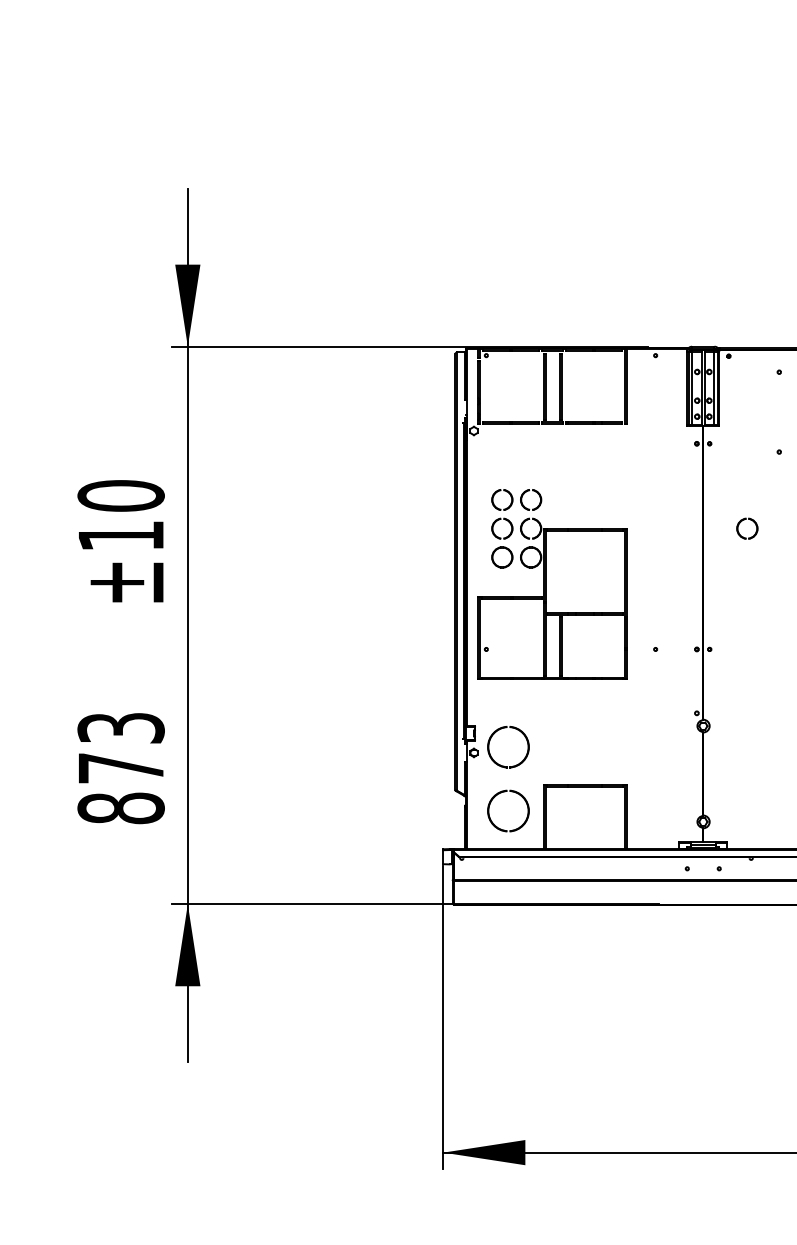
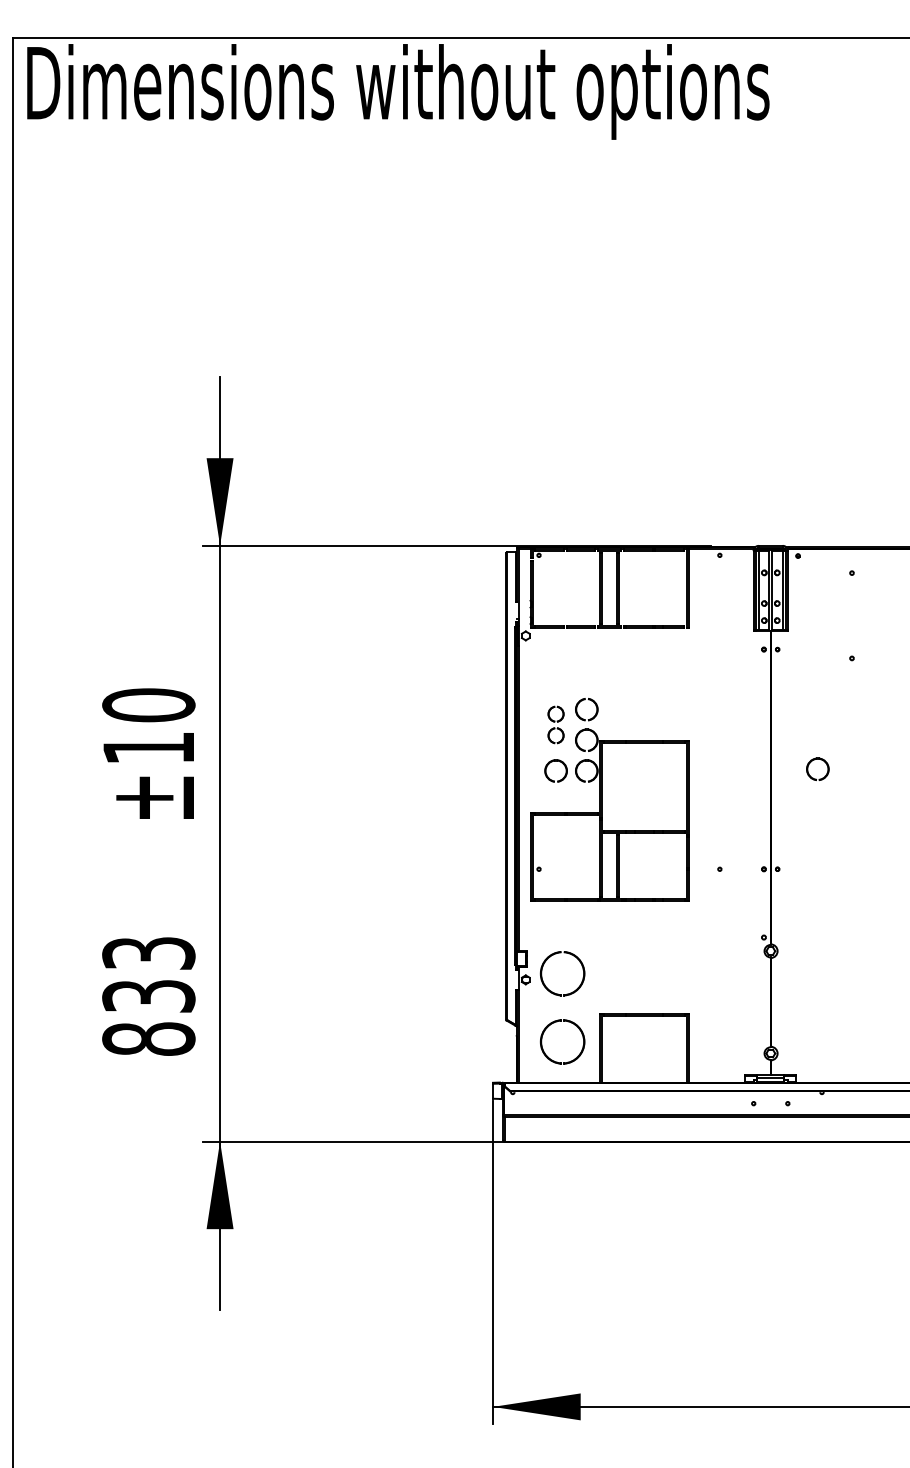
part: (501, 513) -> (555, 724), size x0.7
part: (741, 522) -> (811, 762), moved
text: (120, 768) -> (148, 996), 873 -> 833

